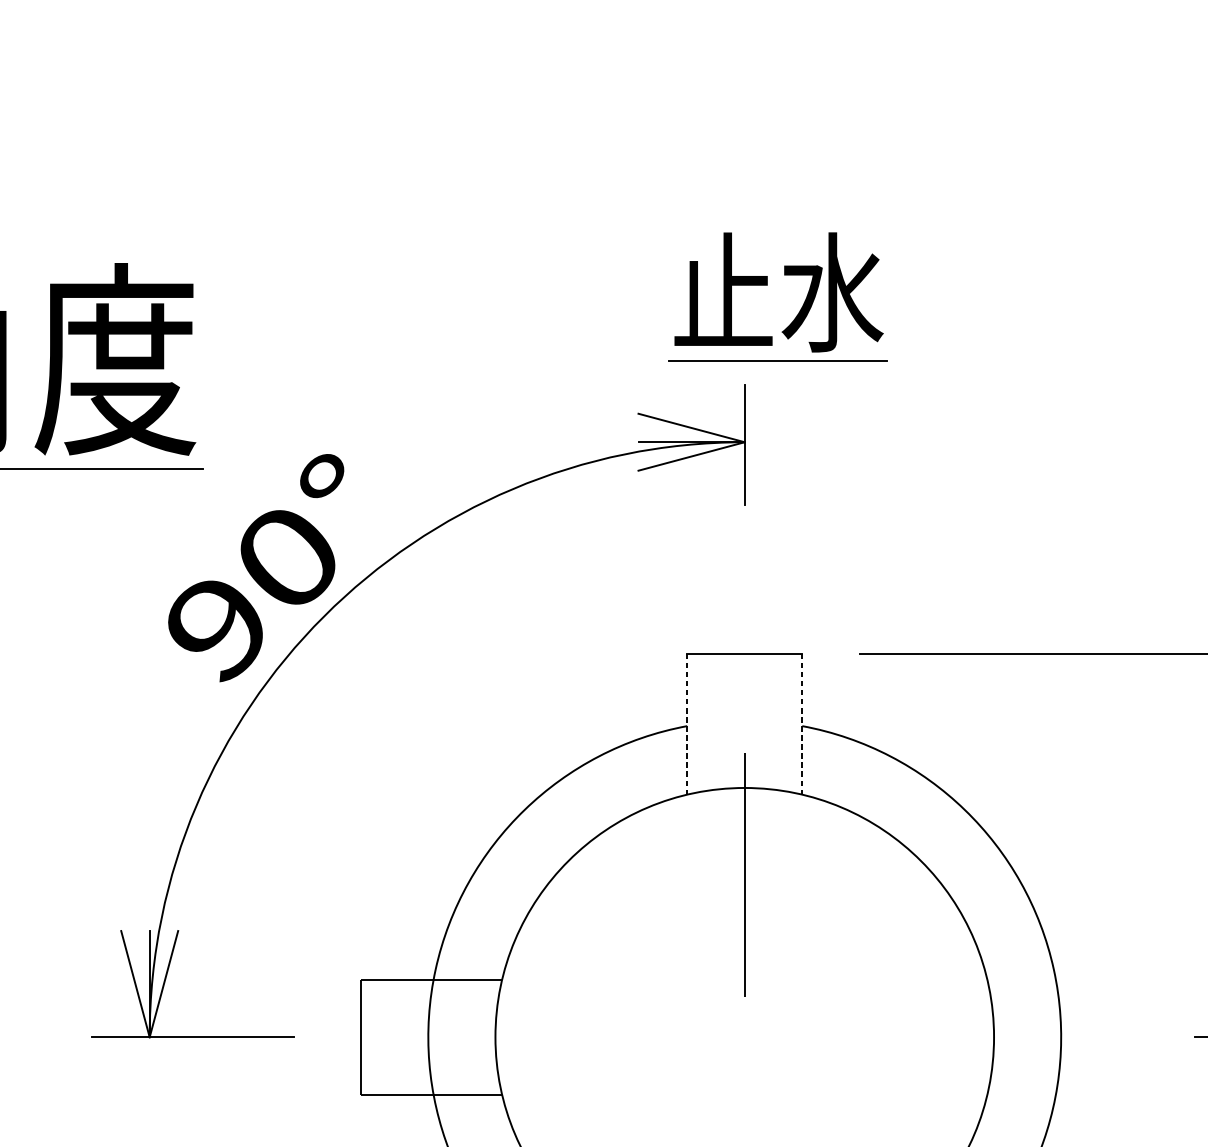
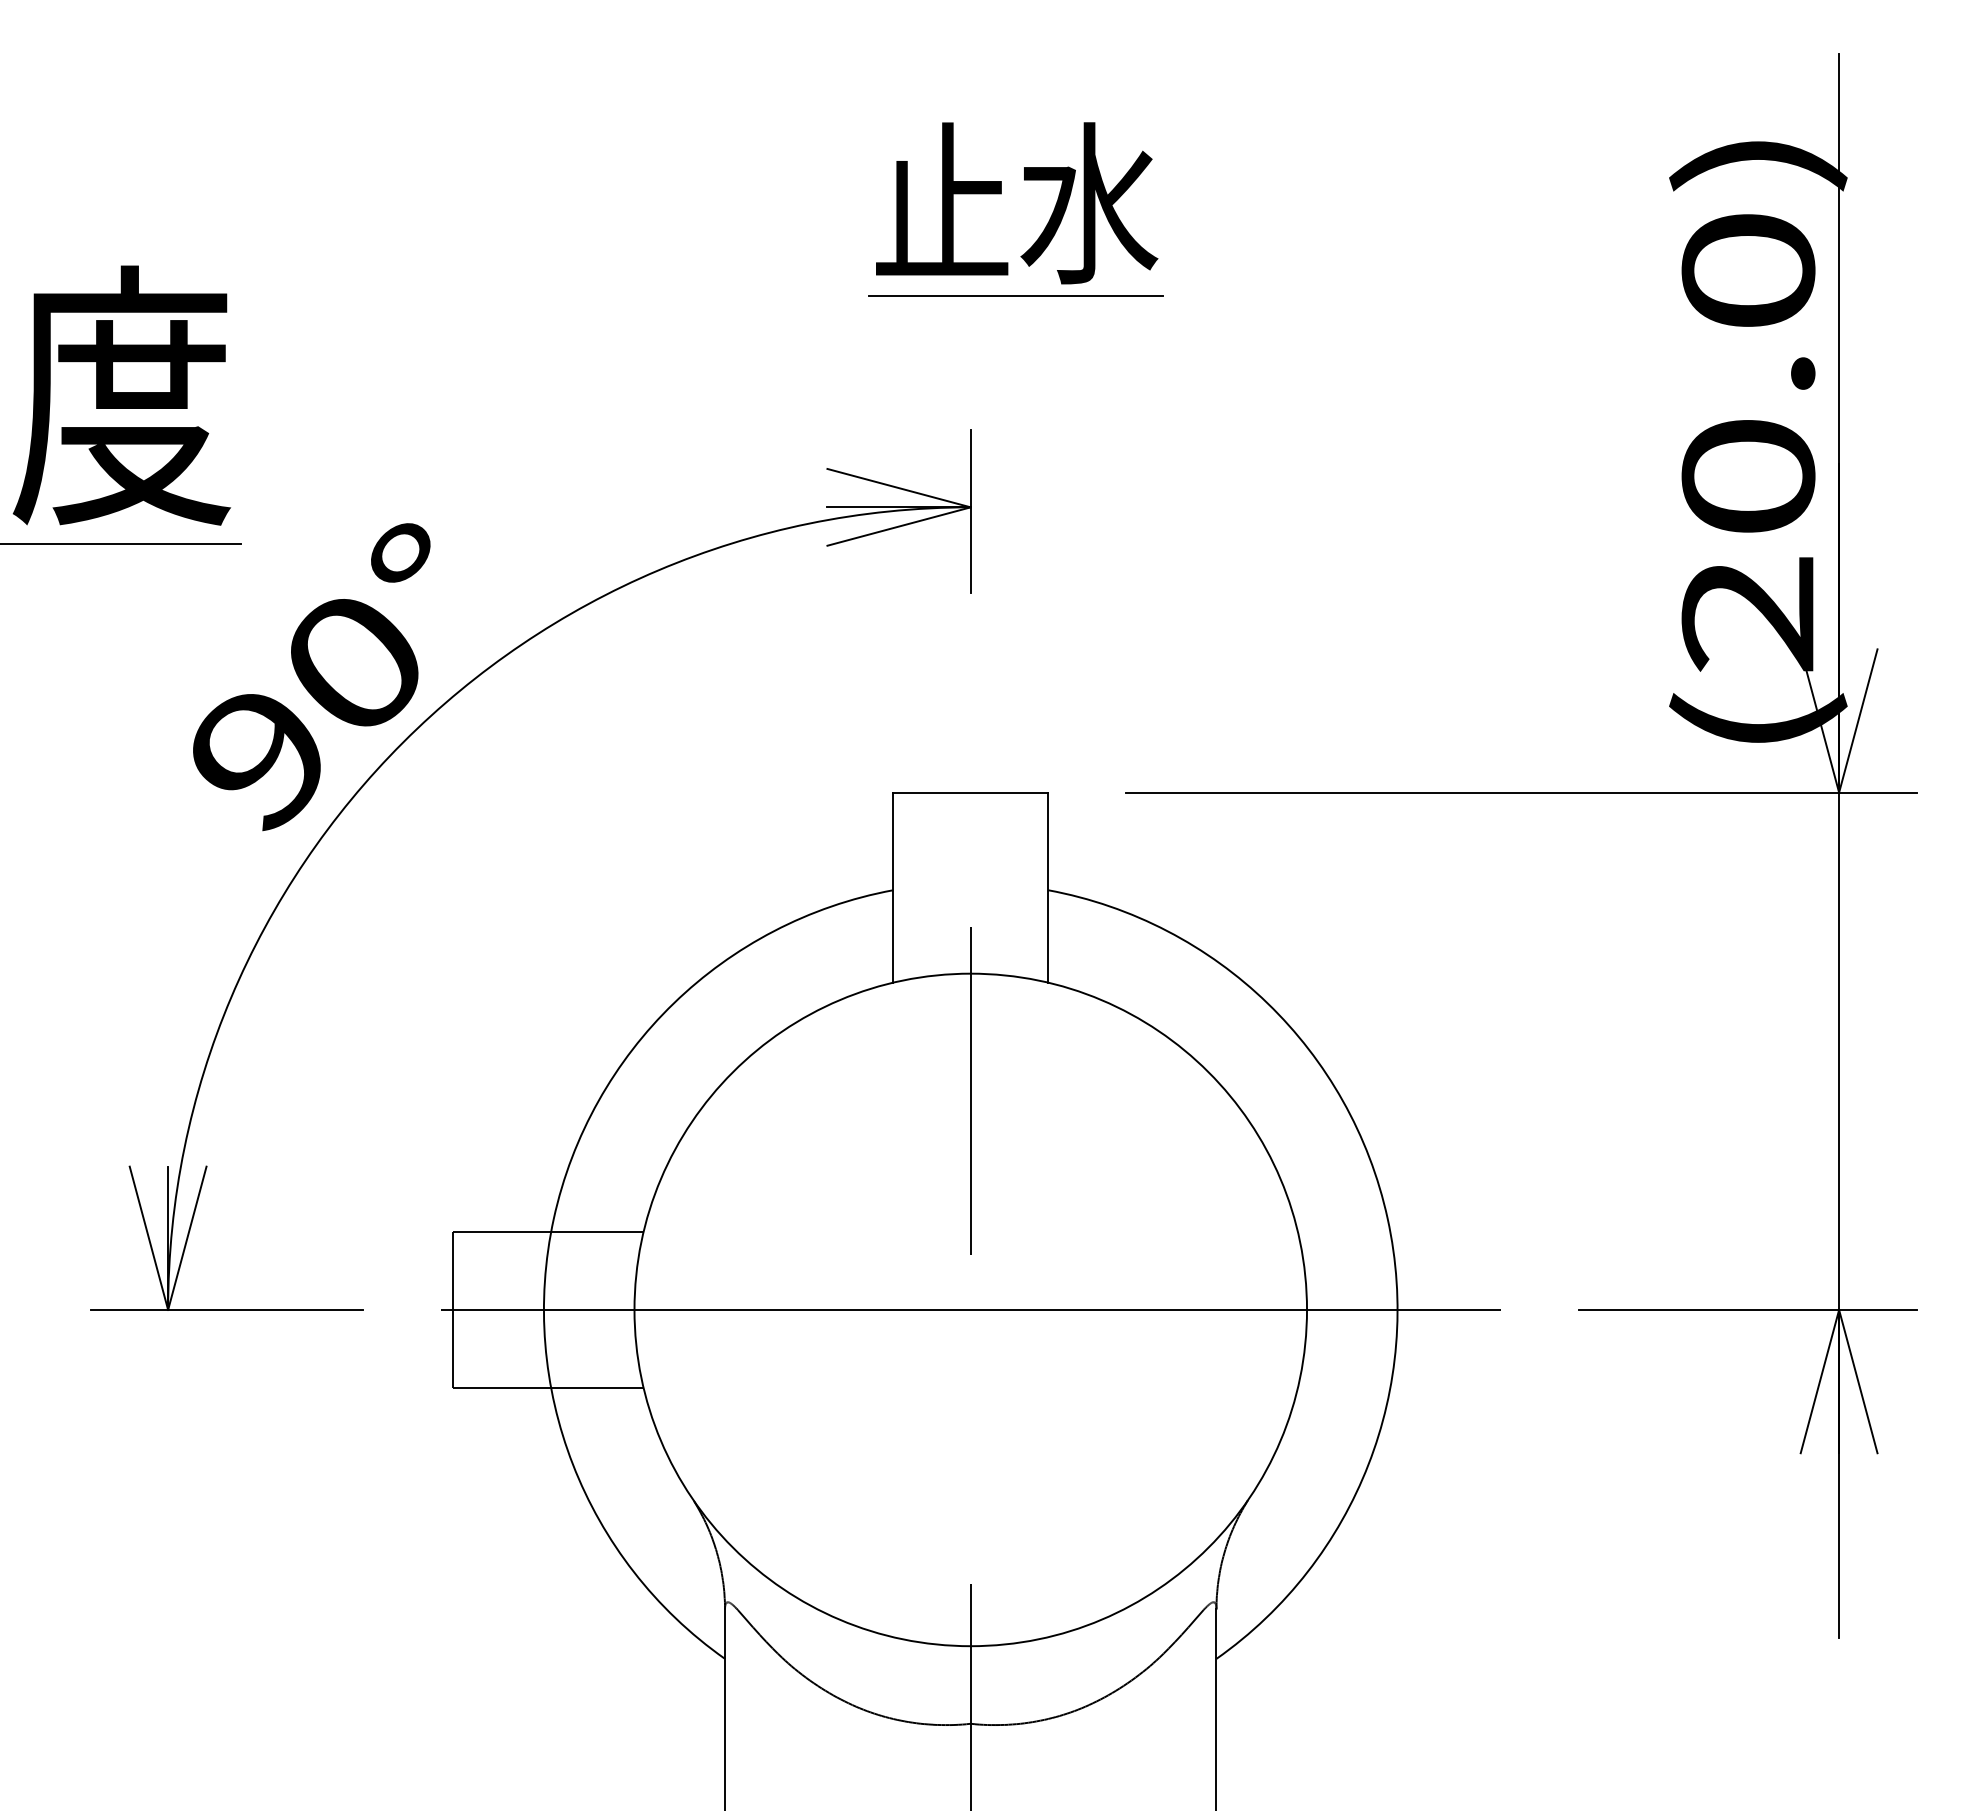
part: (767, 285) -> (1001, 194), moved
line: (687, 724) -> (893, 887), dashed -> solid
line: (802, 724) -> (1048, 887), dashed -> solid
line: (744, 1036) -> (970, 1309), added

